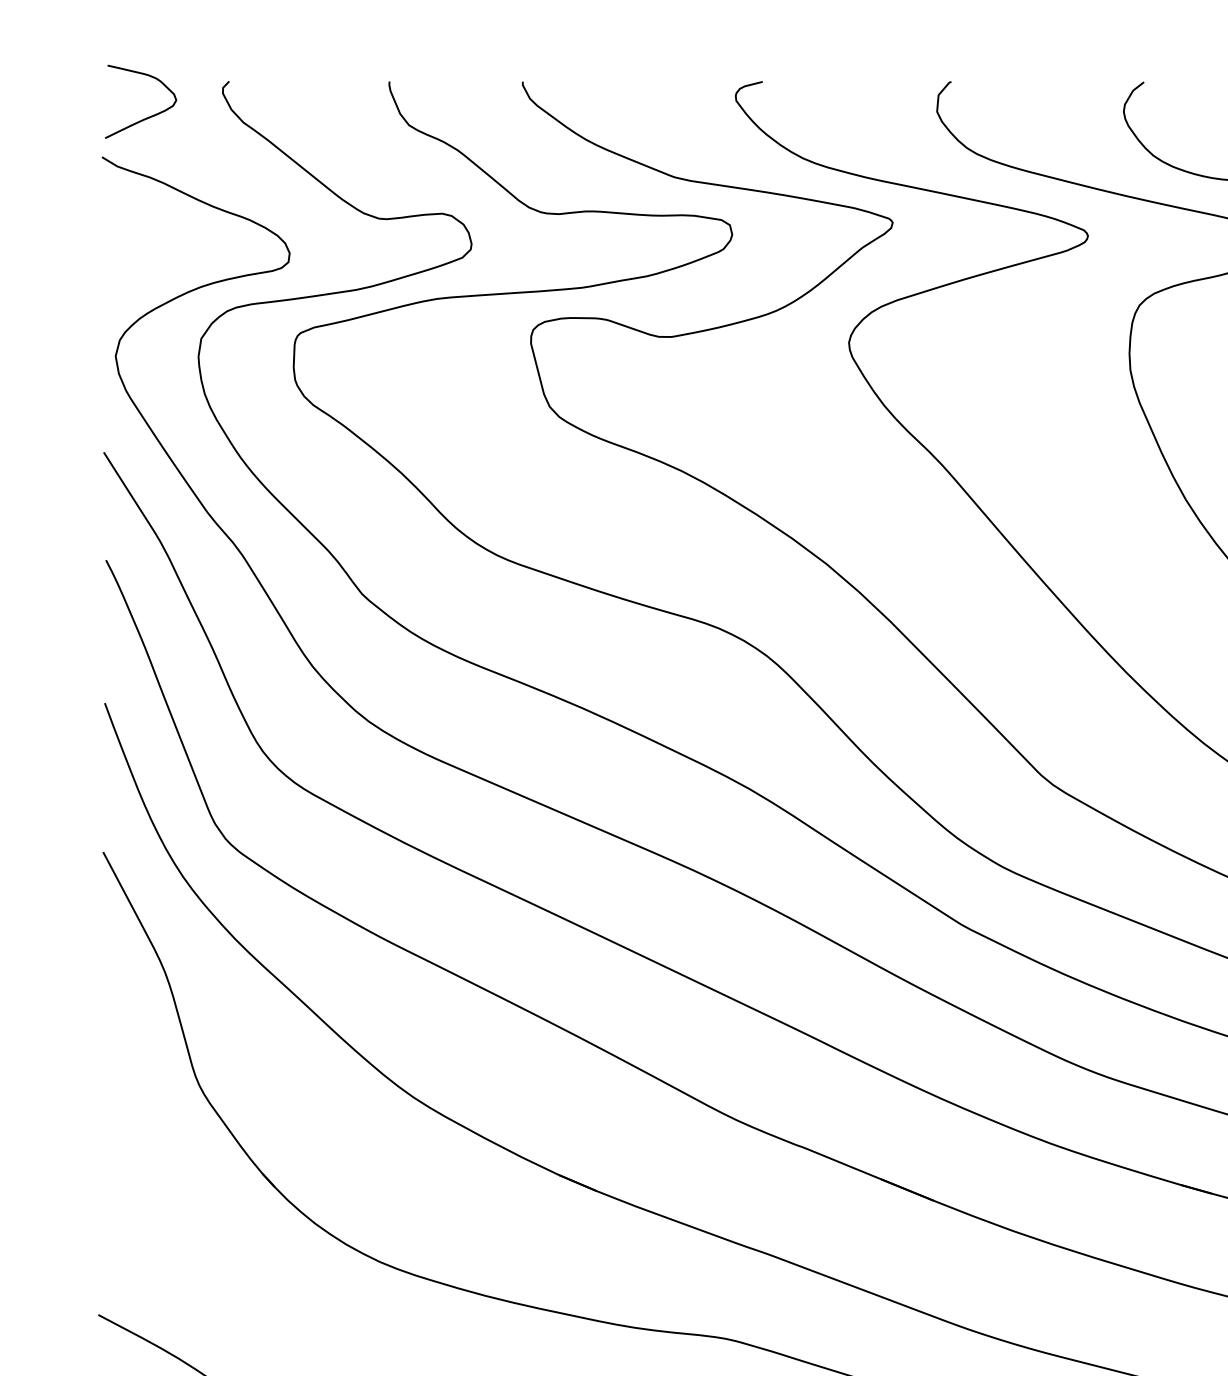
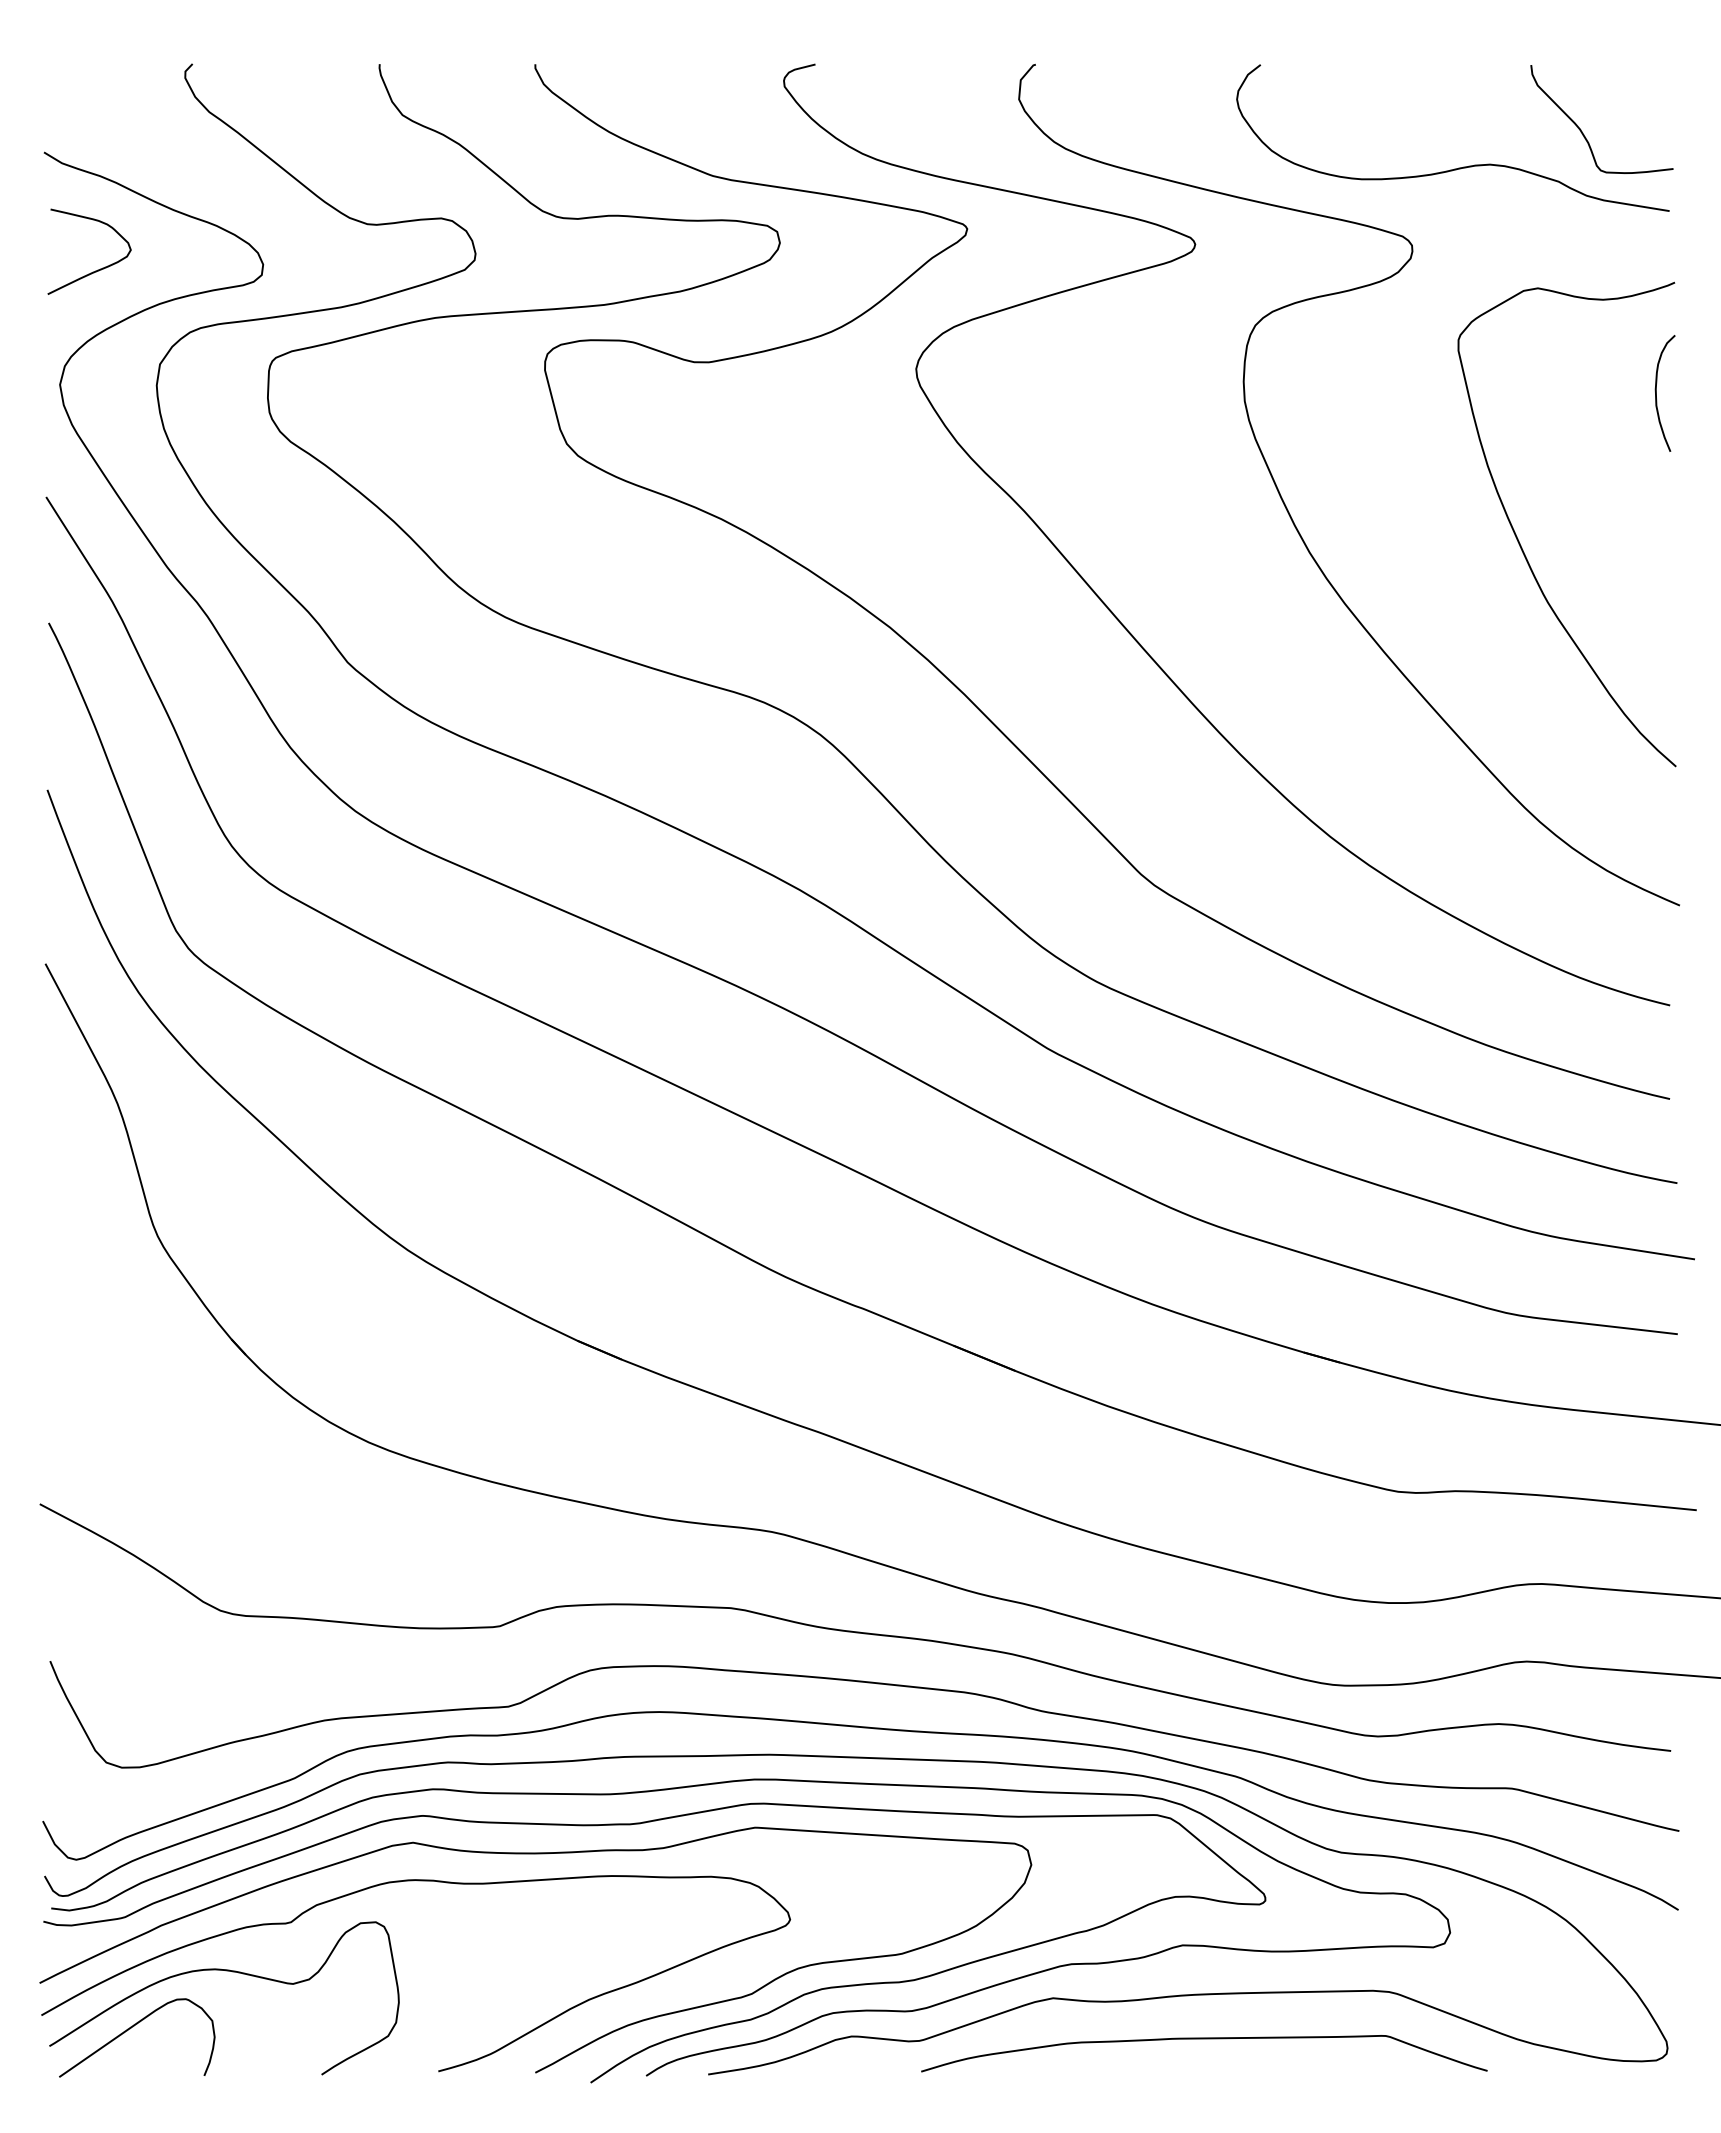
curve: (147, 116) -> (97, 269), moved

